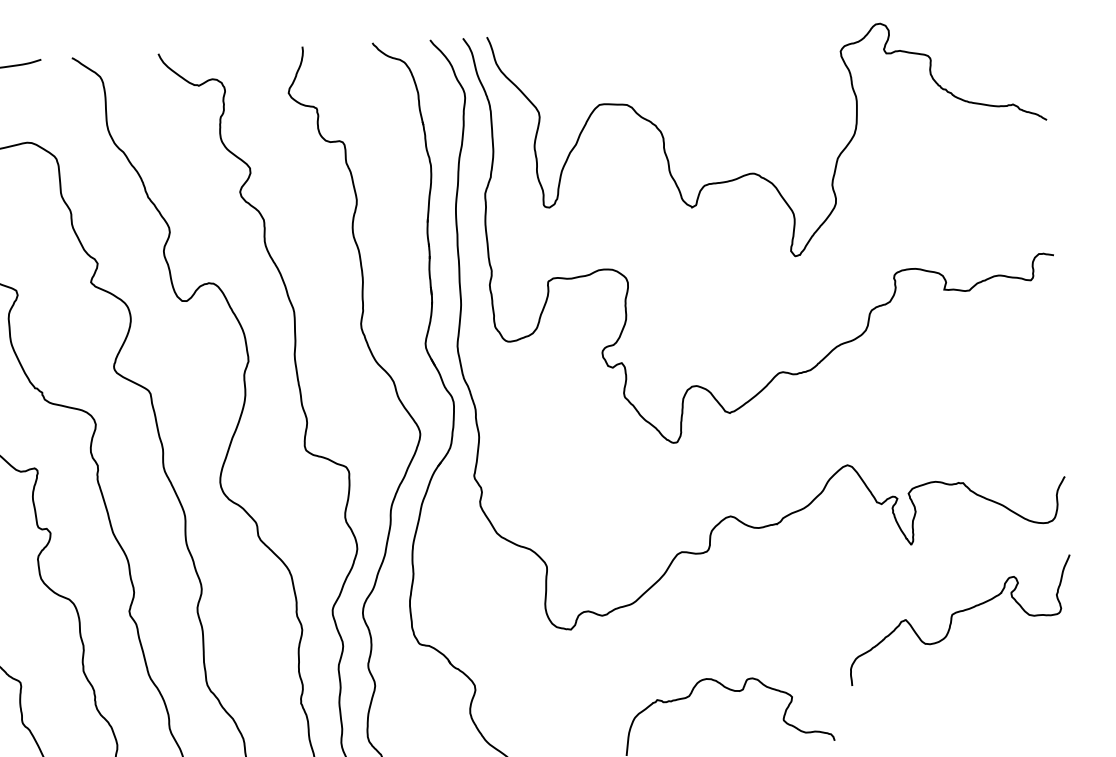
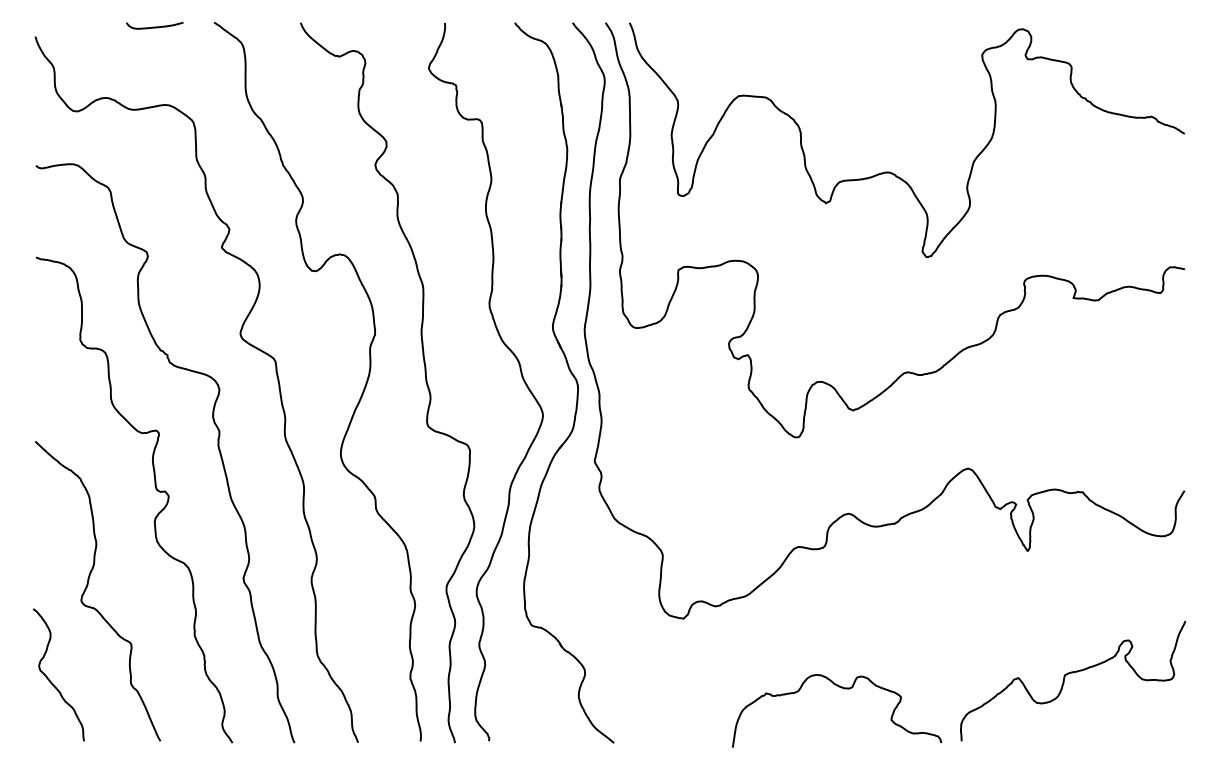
curve: (959, 612) -> (1072, 673), moved

